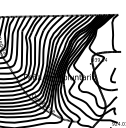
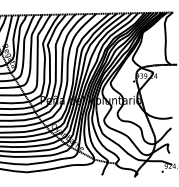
curve: (112, 75) -> (165, 97), removed

